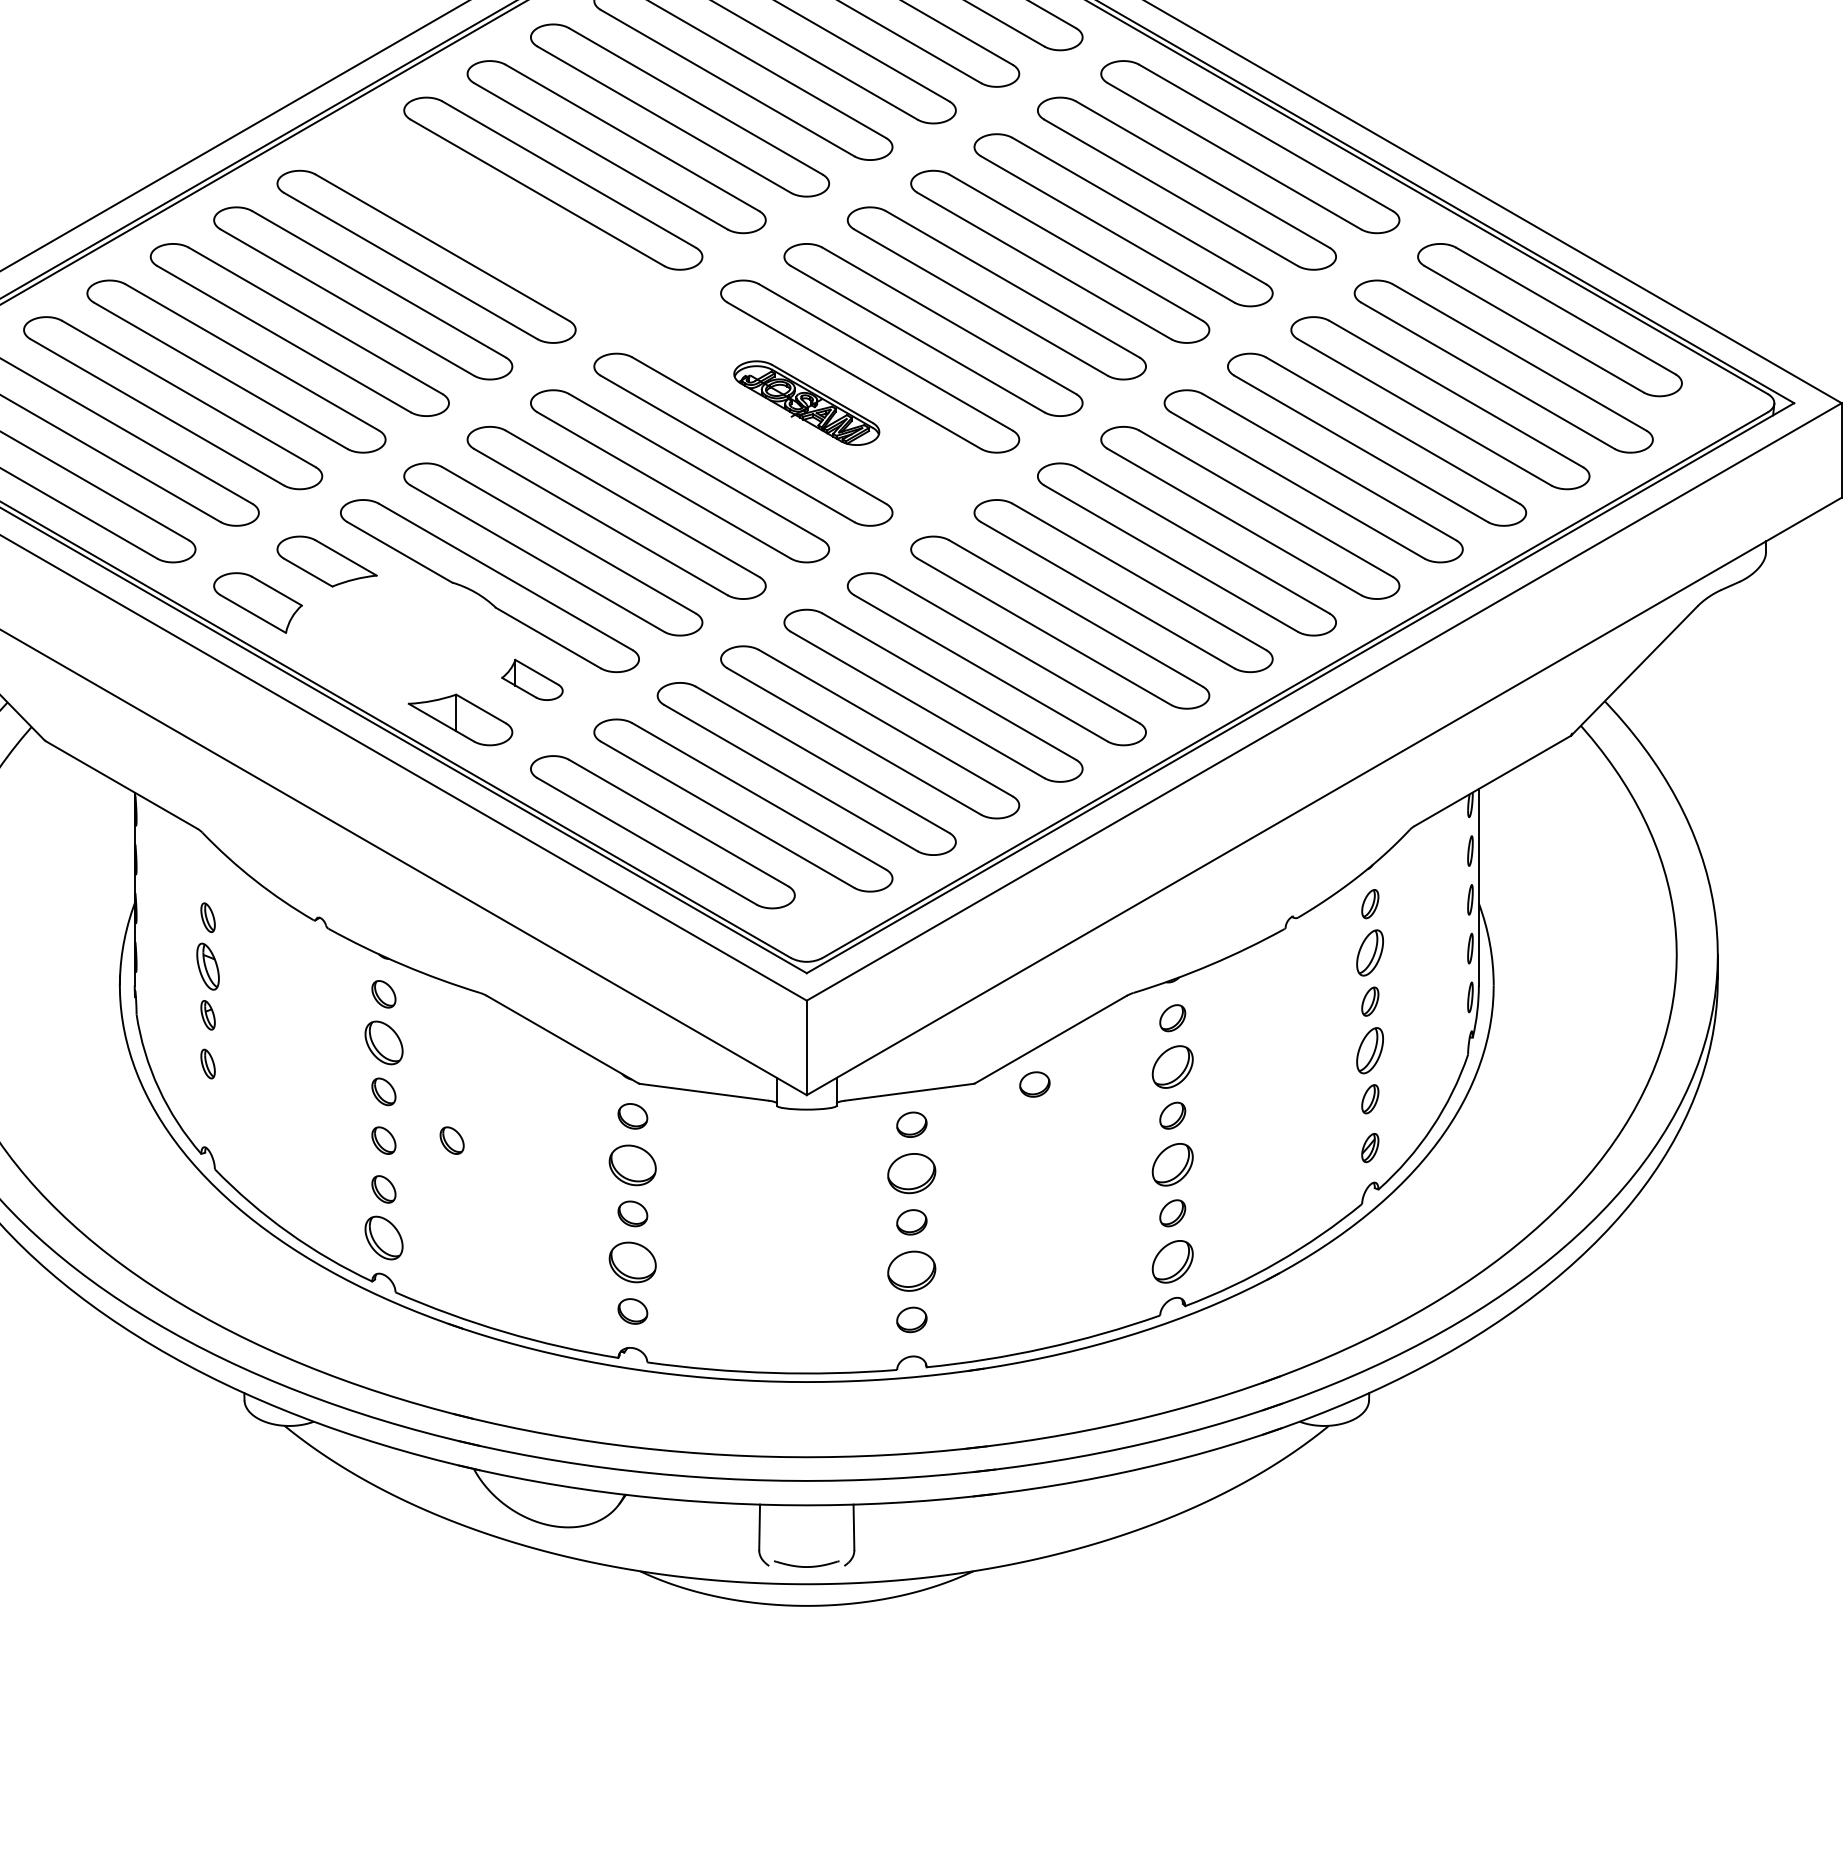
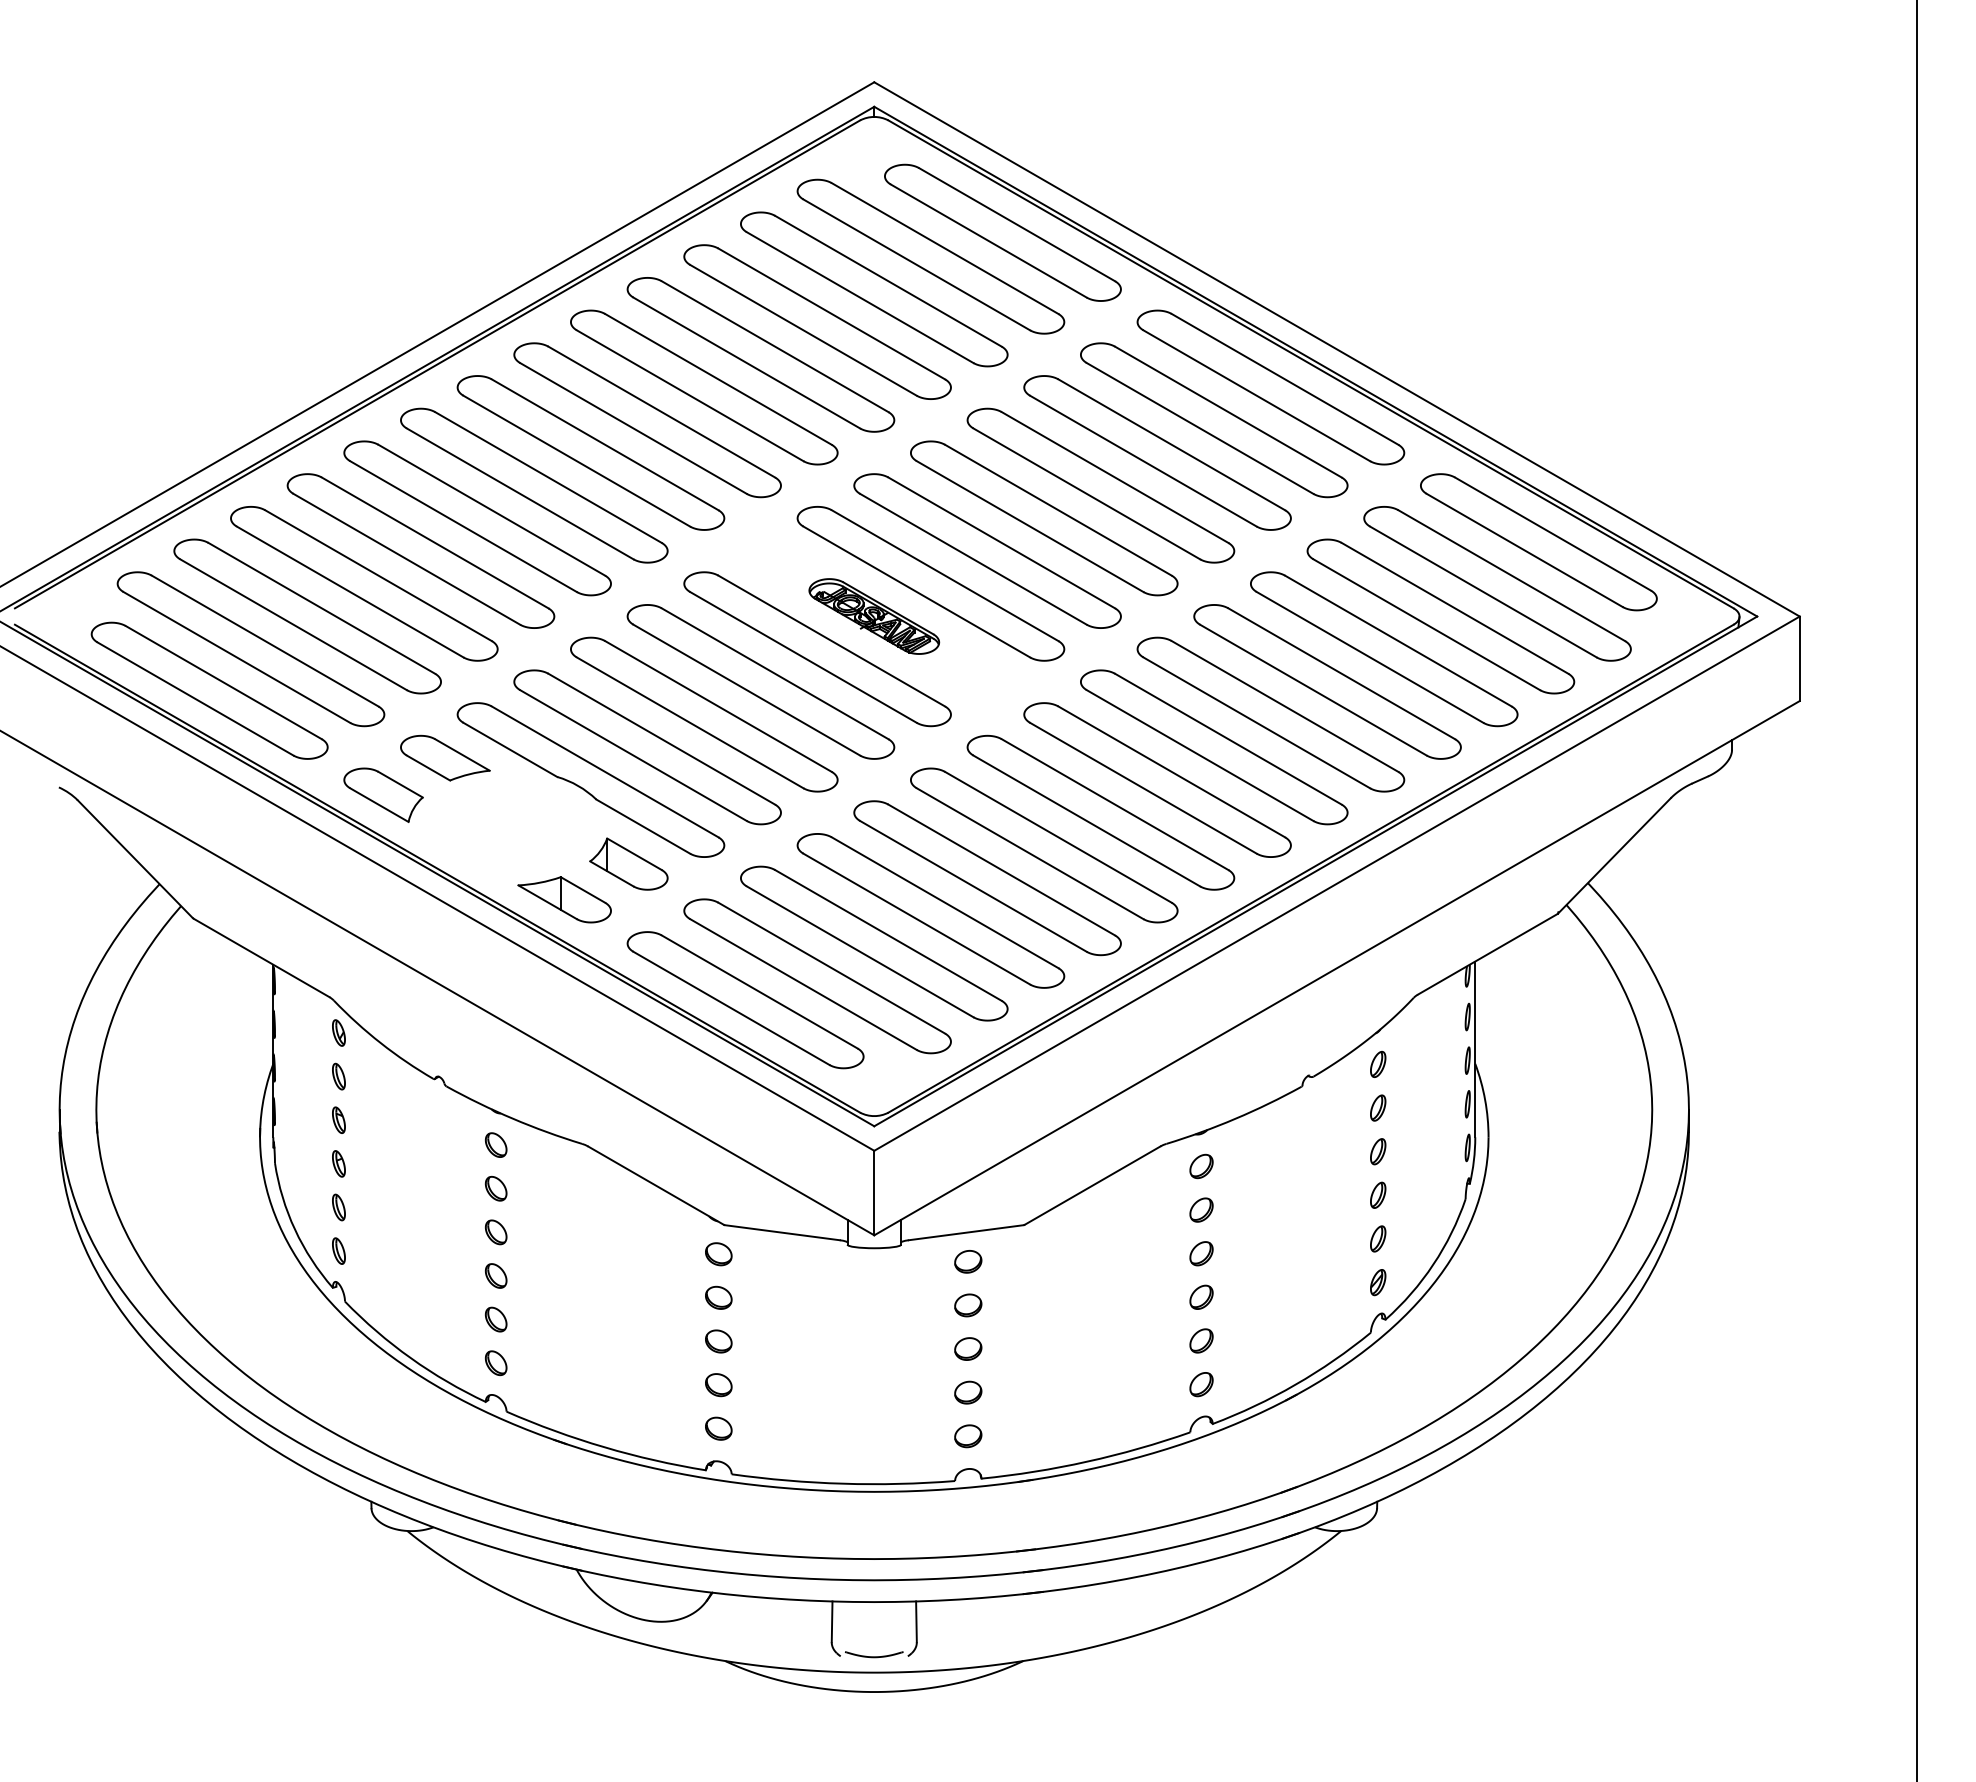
part: (489, 219) -> (590, 452), added
part: (531, 679) -> (628, 863), size x1.43
part: (207, 868) -> (338, 1032), added
part: (1370, 952) -> (1378, 1107), size x0.62
part: (207, 965) -> (338, 1119), size x0.62
part: (383, 1042) -> (495, 1188), size x0.62
part: (1370, 1049) -> (1378, 1194), size x0.62
part: (1172, 1066) -> (1201, 1209), size x0.62
part: (1035, 1084) -> (1078, 1225), removed
part: (207, 1112) -> (338, 1250), added
part: (452, 1140) -> (557, 1275), removed
part: (1172, 1163) -> (1201, 1296), size x0.62
part: (632, 1164) -> (718, 1297), size x0.62
part: (912, 1173) -> (968, 1305), size x0.62
part: (383, 1238) -> (495, 1363), size x0.62
part: (1172, 1262) -> (1201, 1384), size x0.62
part: (632, 1263) -> (718, 1385), size x0.62
part: (912, 1270) -> (968, 1392), size x0.62

